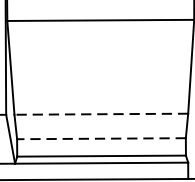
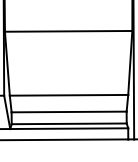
line: (100, 114) -> (68, 95), dashed -> solid
line: (102, 137) -> (69, 111), dashed -> solid

